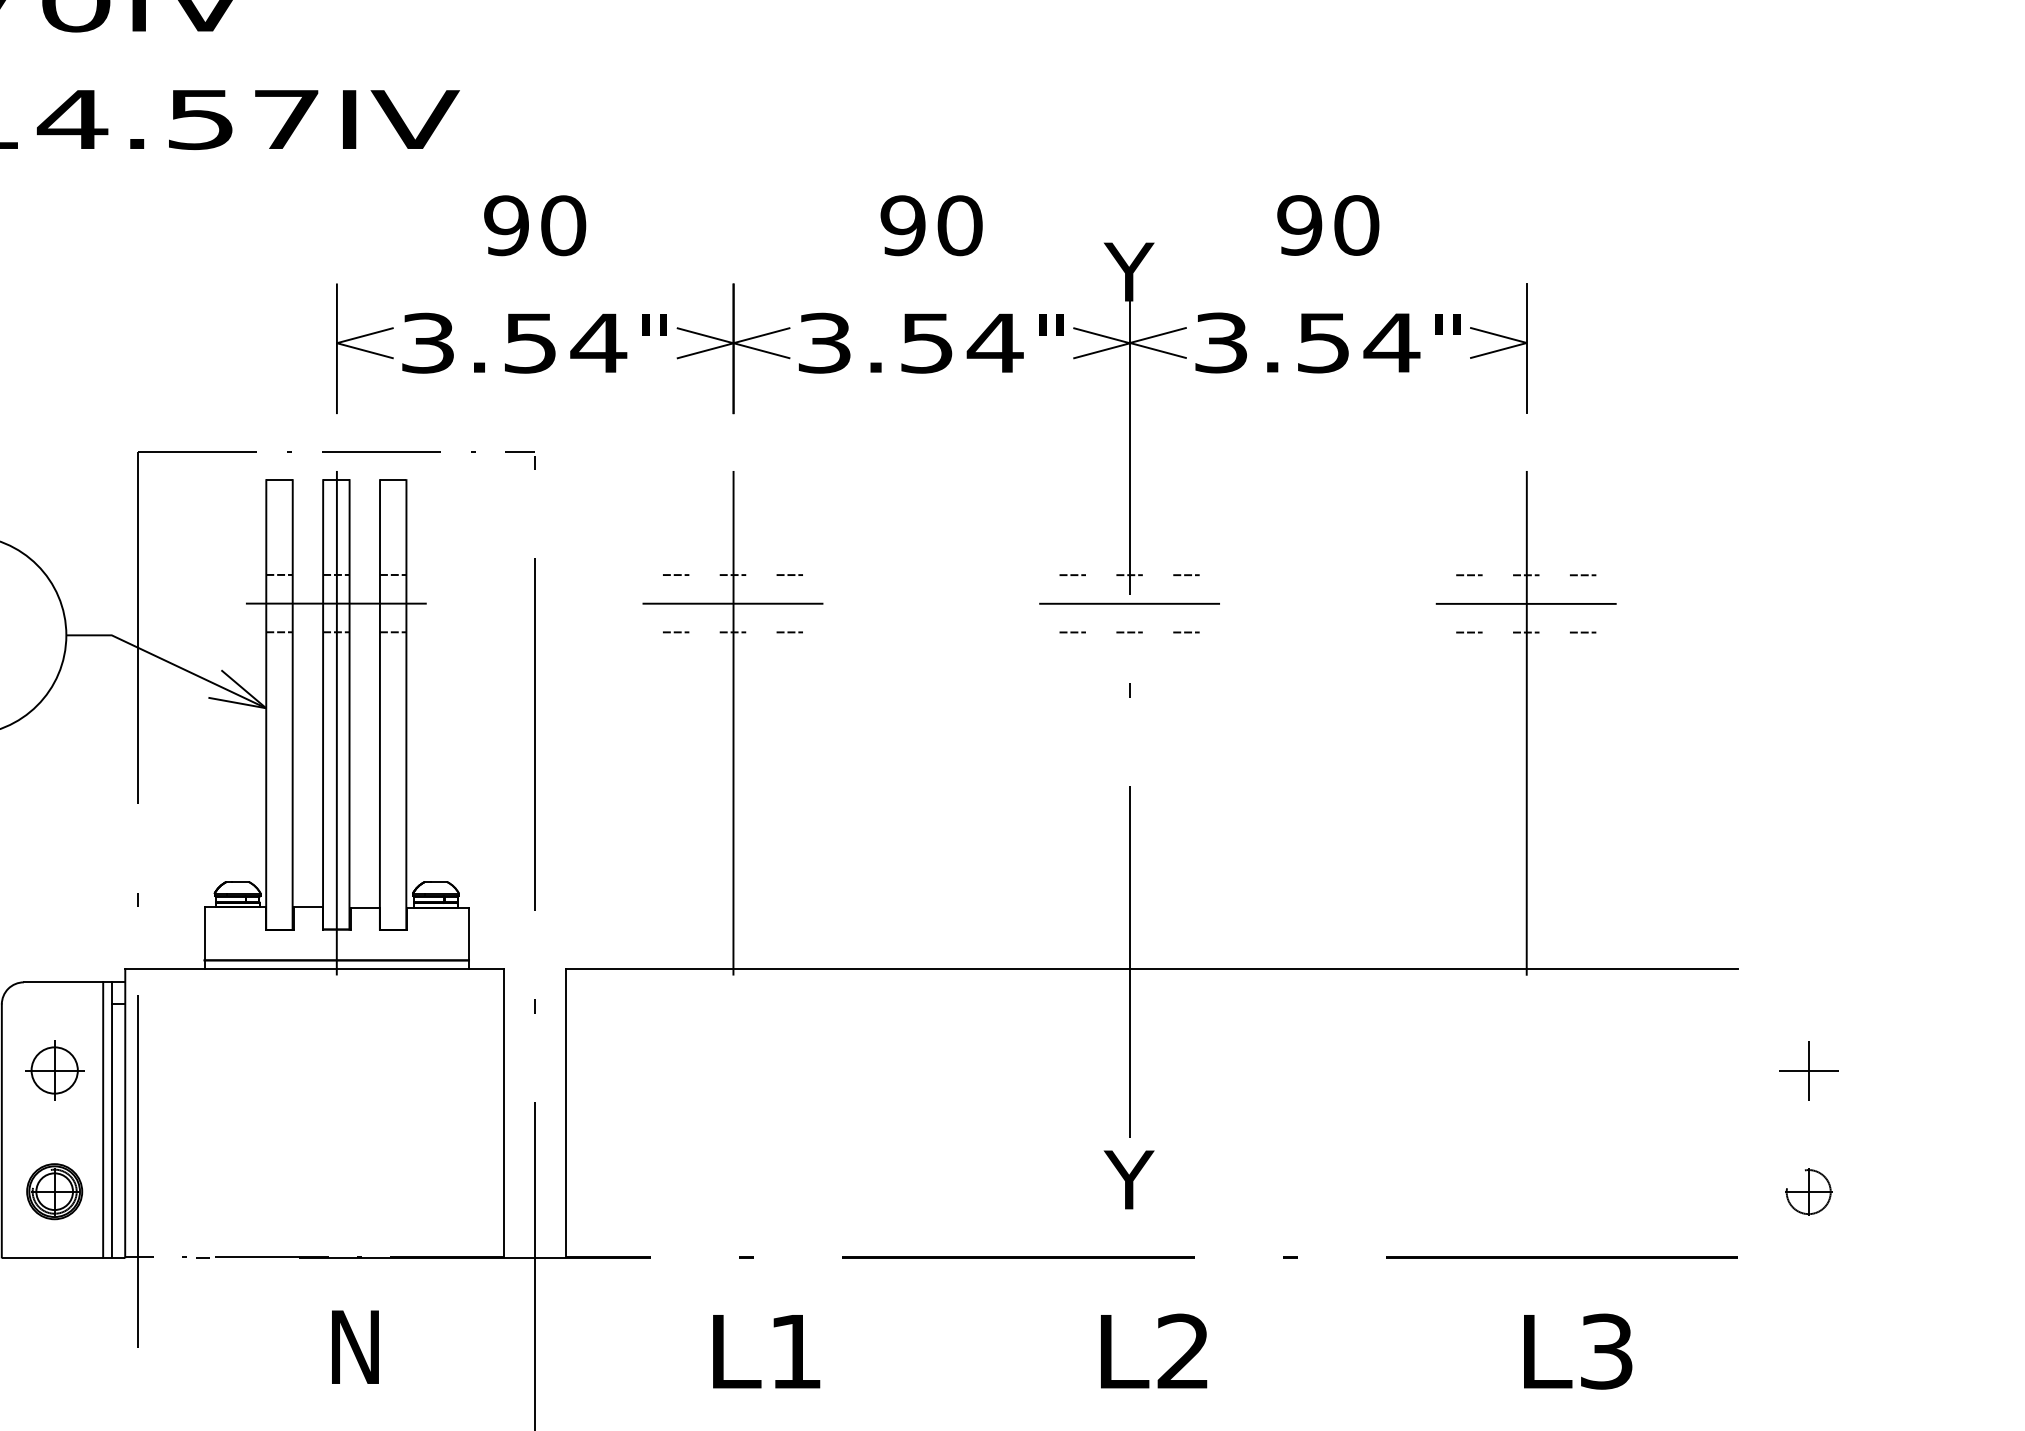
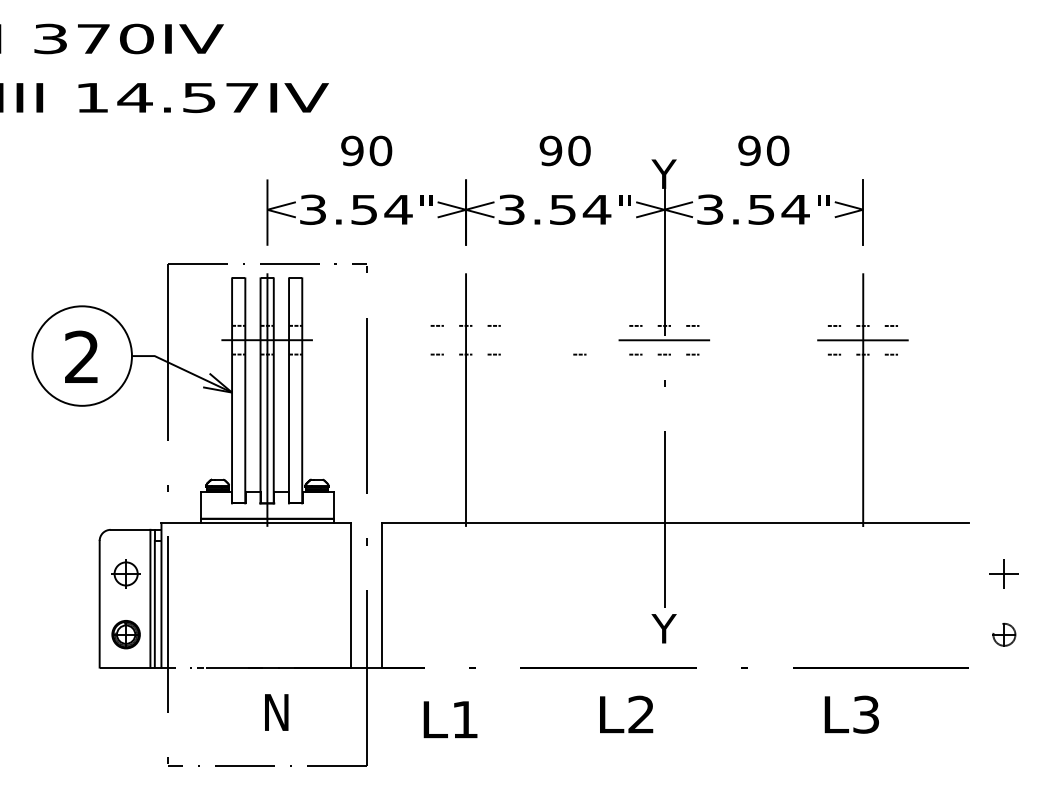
line: (732, 604) -> (465, 340), removed
line: (960, 632) -> (579, 354), added
text: (766, 1351) -> (450, 719), moved
text: (1153, 1351) -> (626, 714), moved
text: (1577, 1351) -> (851, 714), moved

